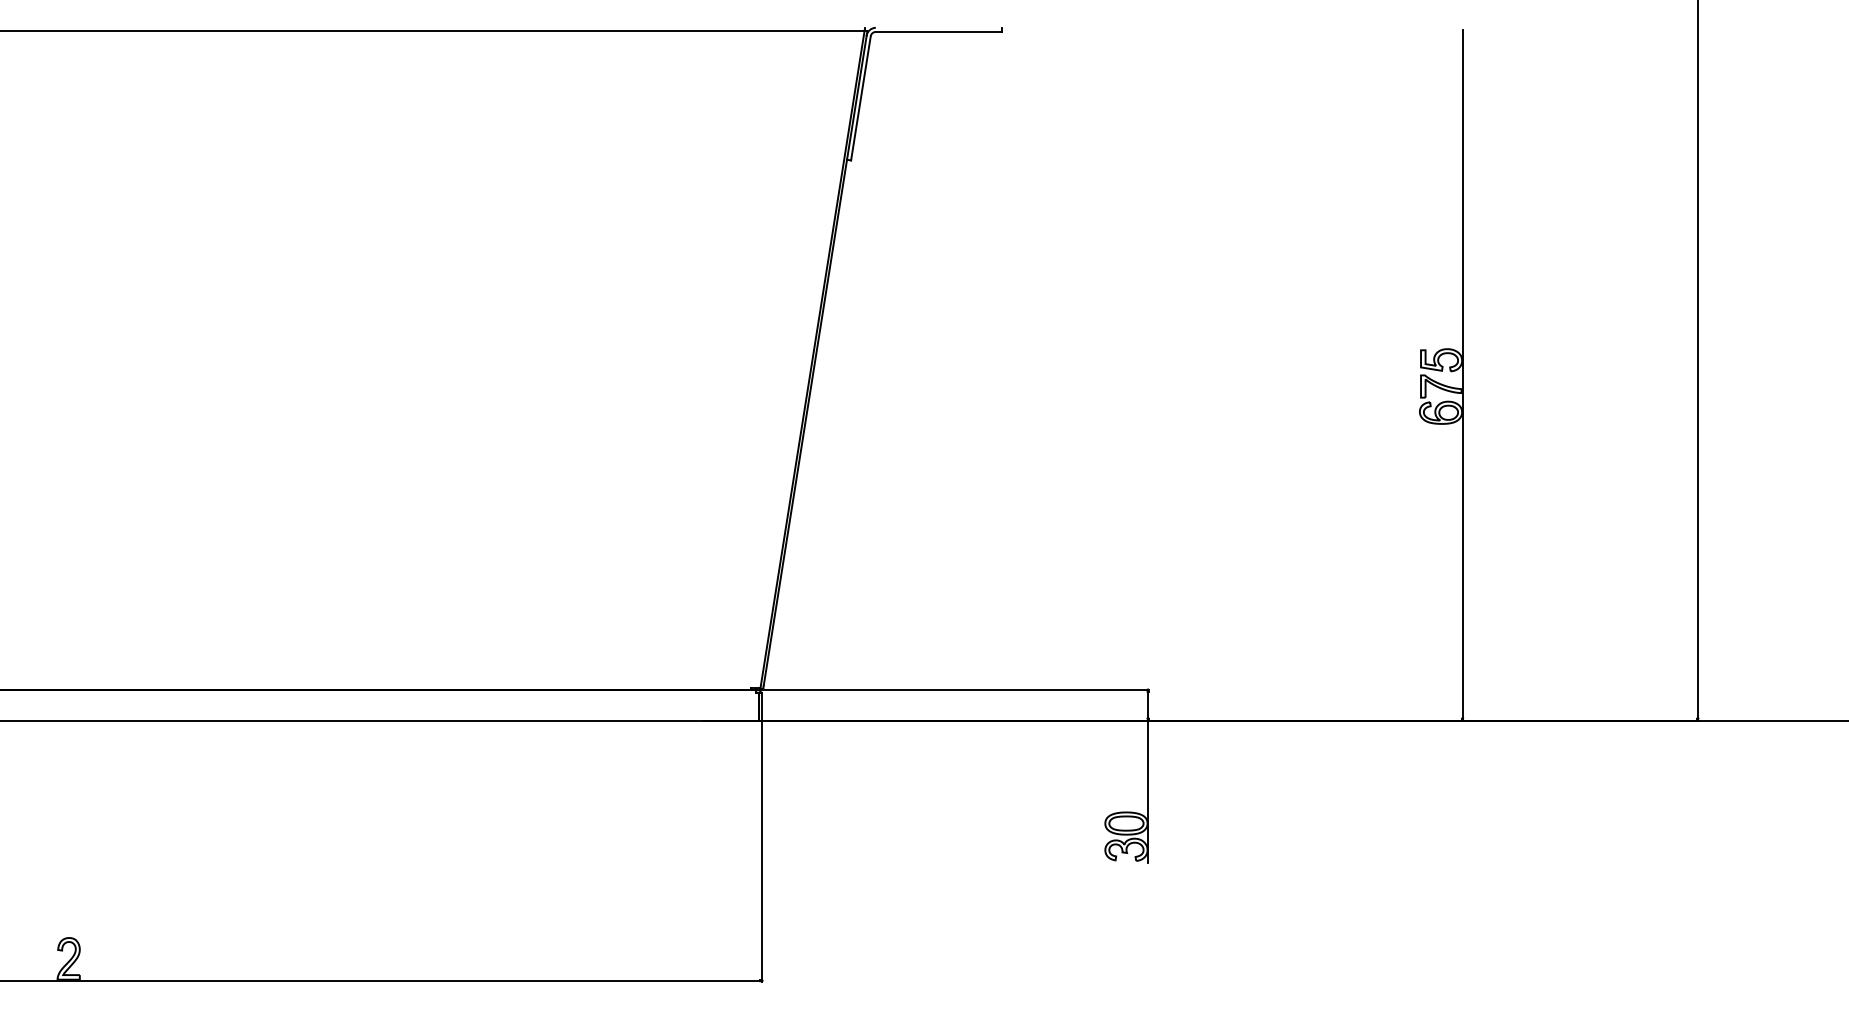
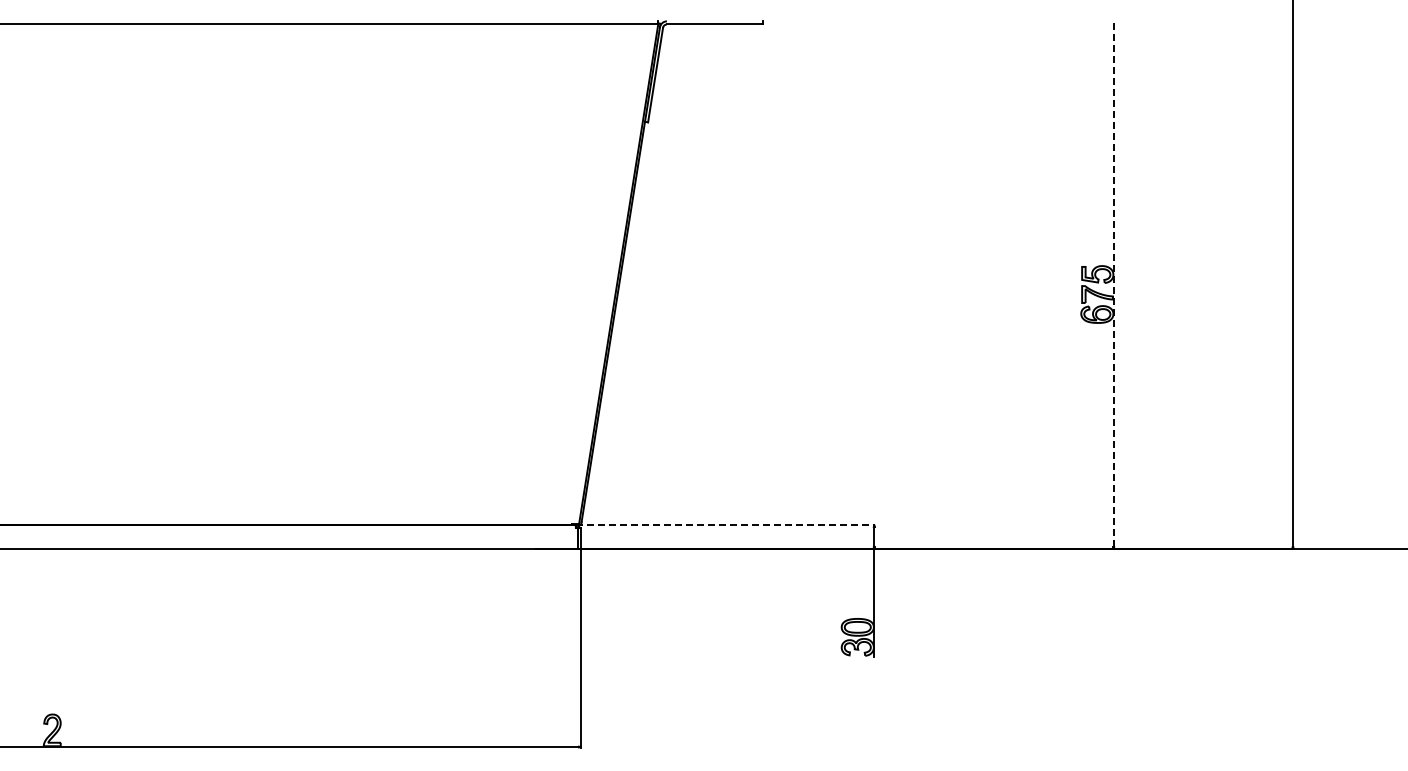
line: (1462, 373) -> (1113, 284), solid -> dashed
line: (952, 689) -> (725, 525), solid -> dashed

